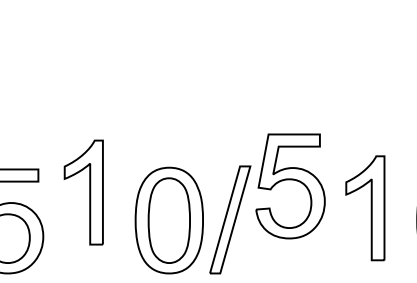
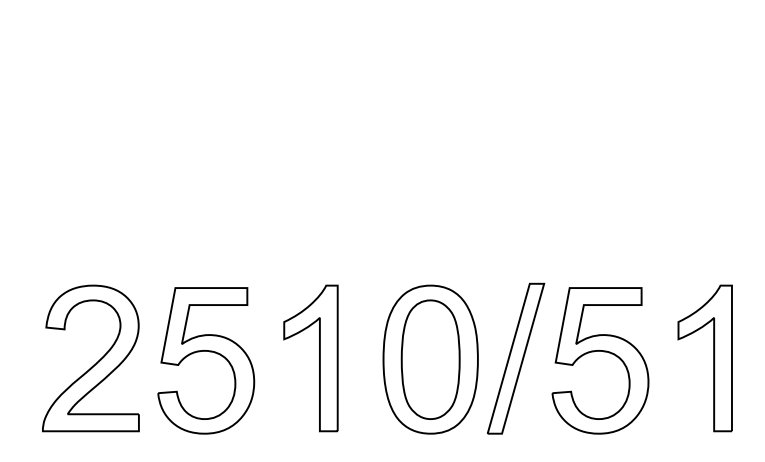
part: (292, 180) -> (603, 352), moved
part: (89, 192) -> (319, 358), moved
part: (371, 208) -> (713, 358), moved

